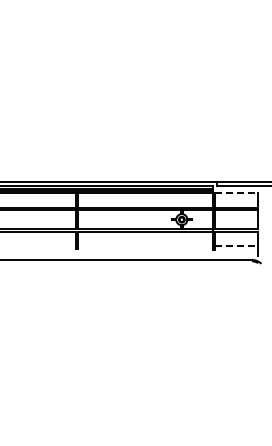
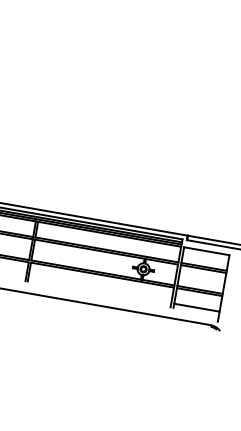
line: (237, 193) -> (207, 251), dashed -> solid
line: (237, 246) -> (197, 308), dashed -> solid

